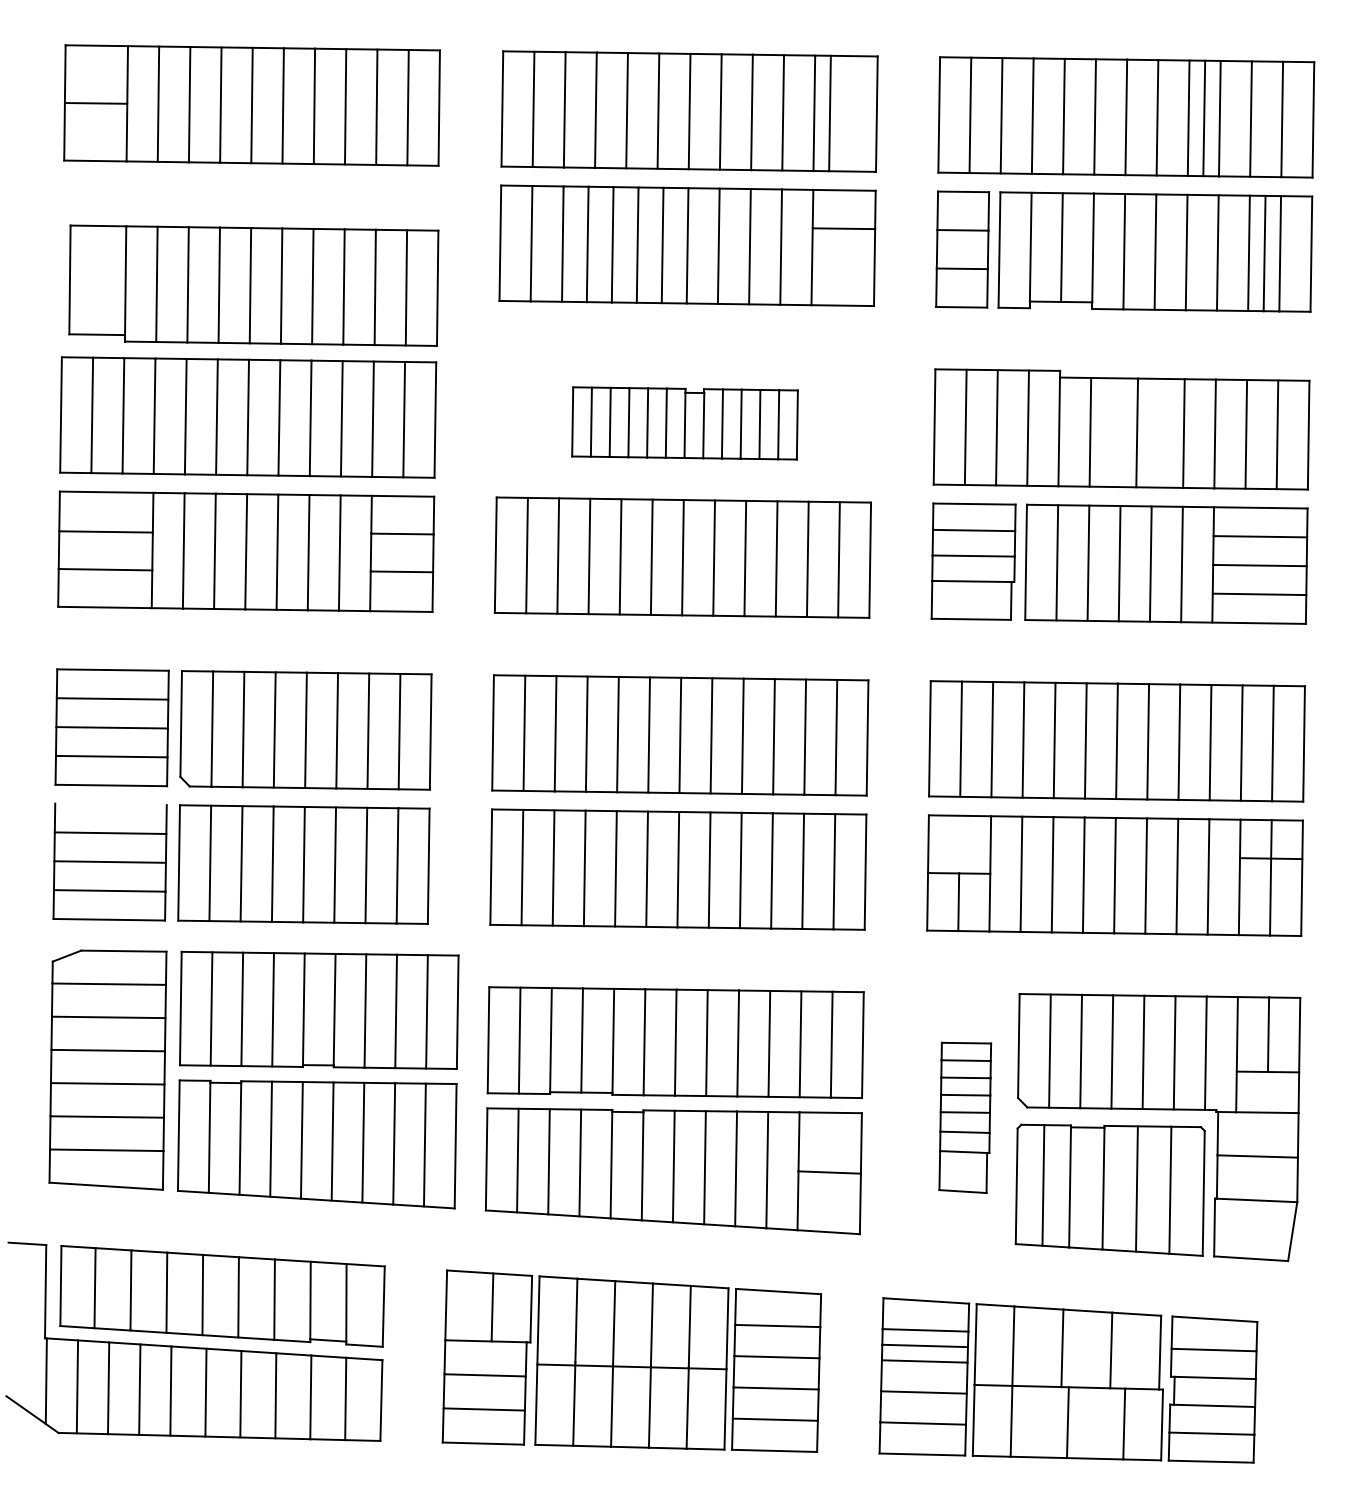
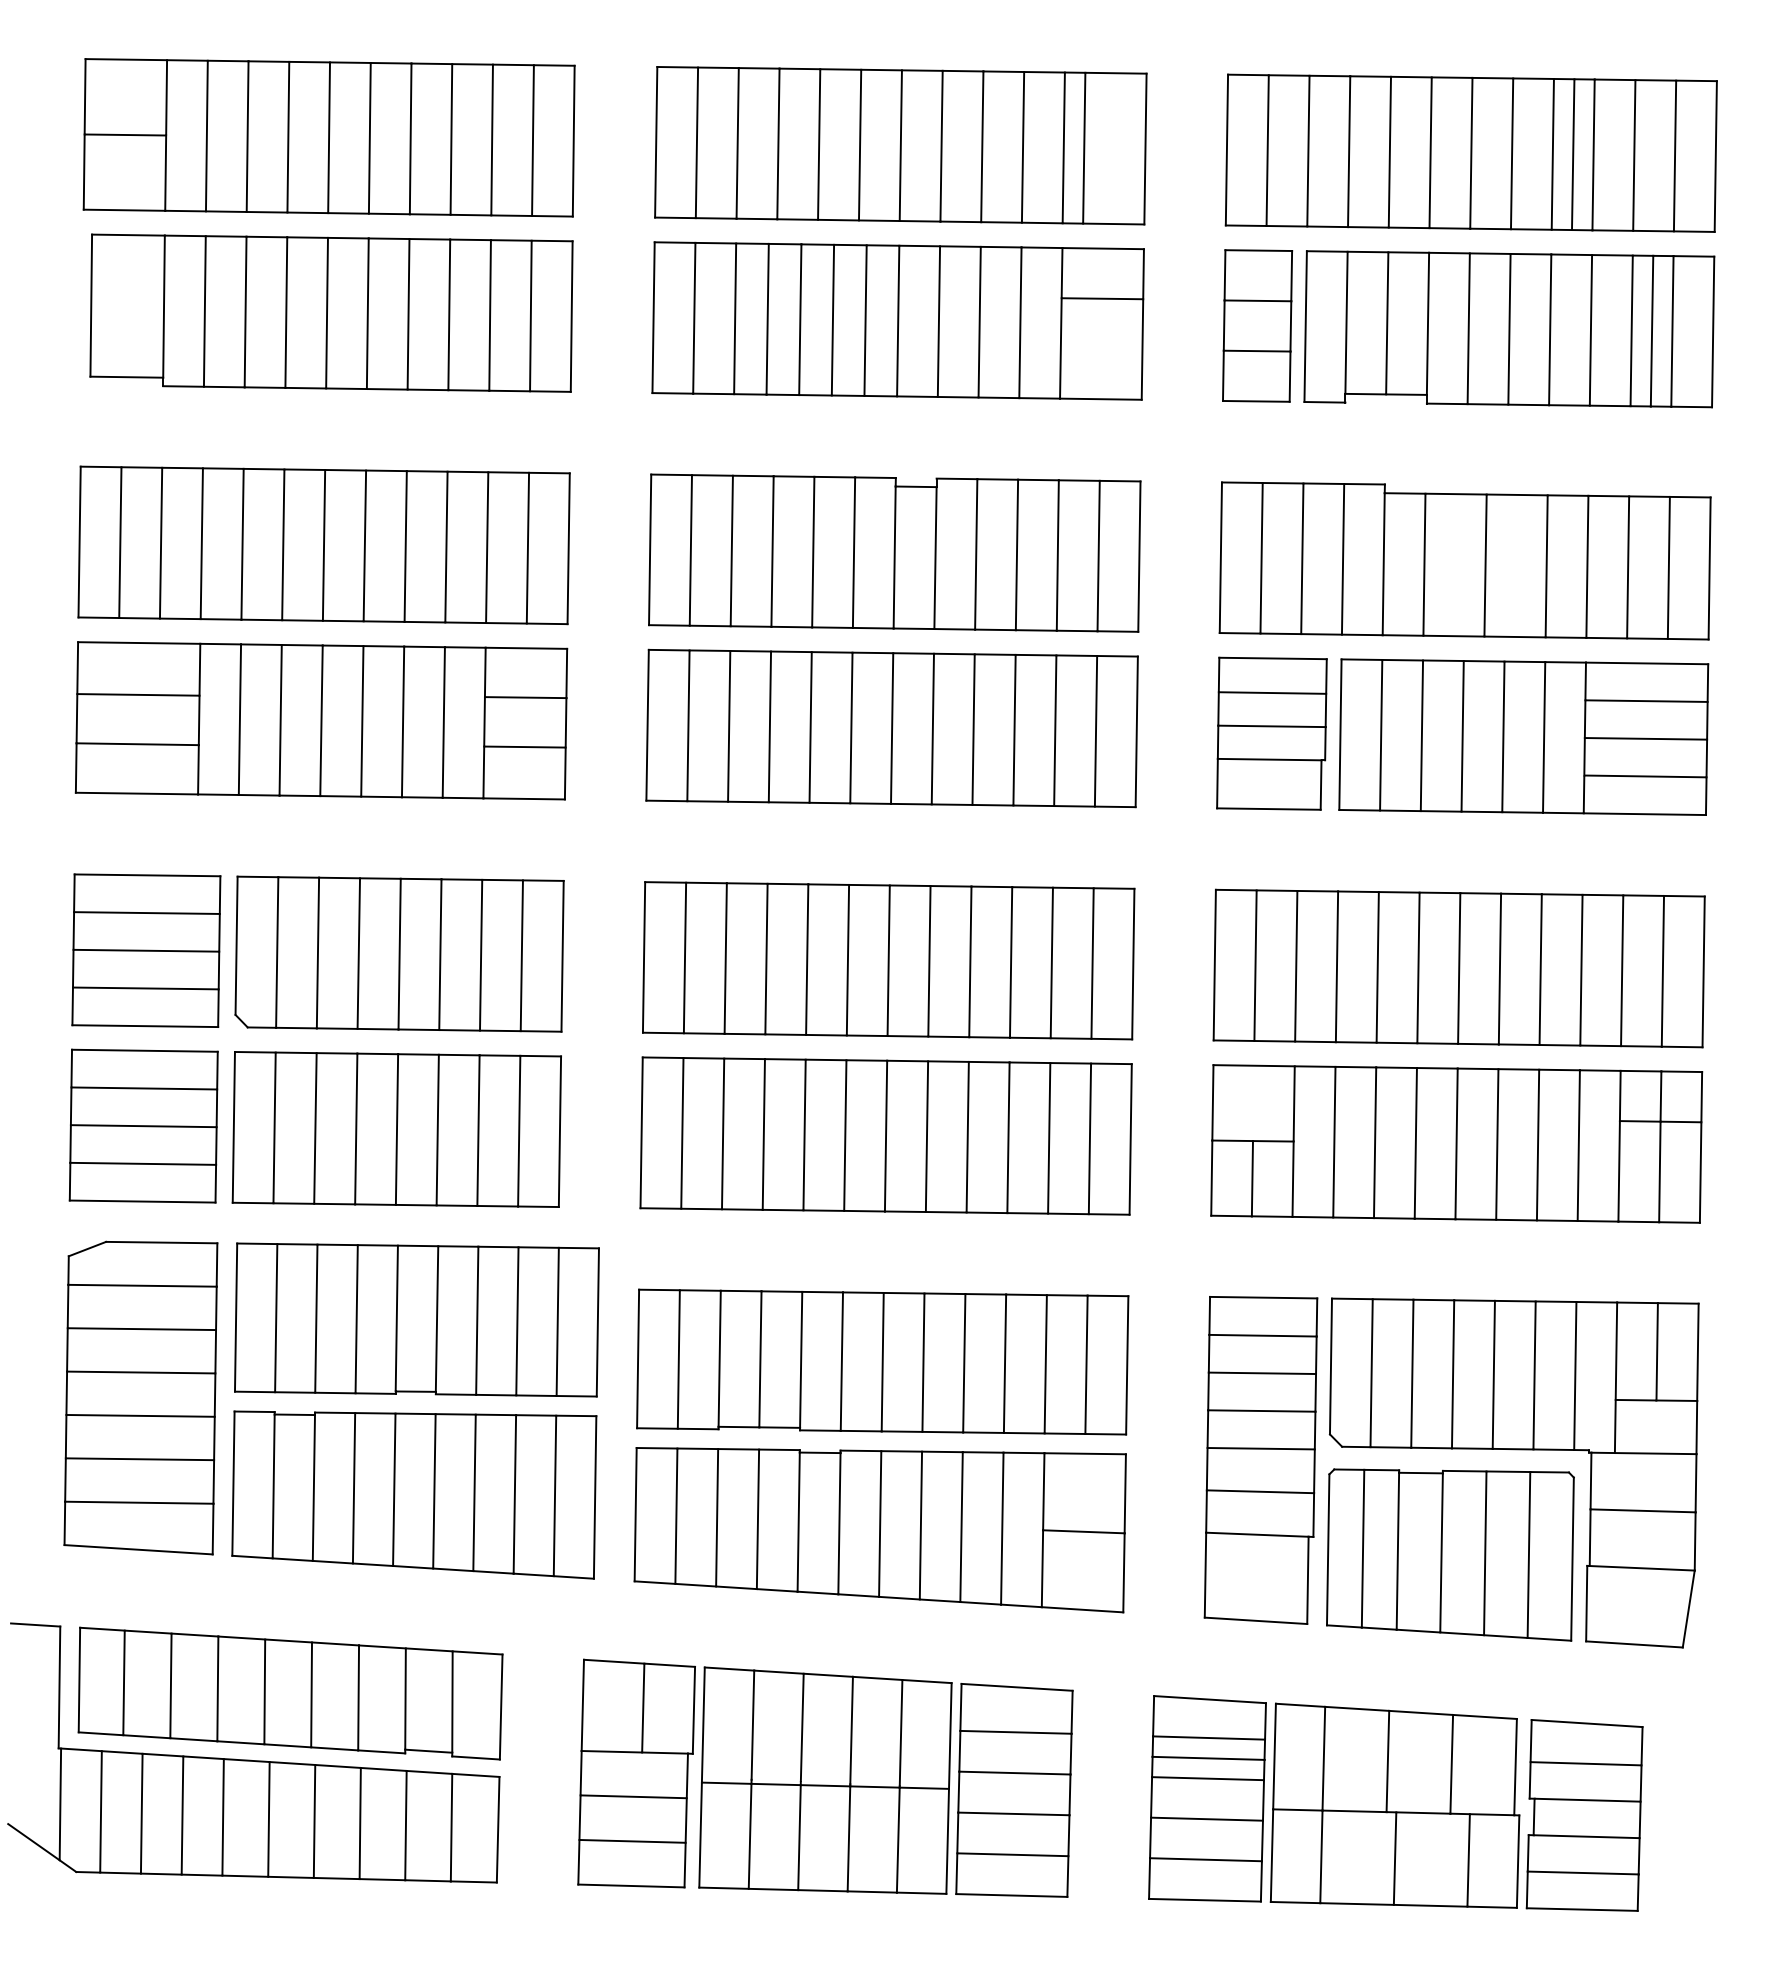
part: (253, 285) -> (331, 312), moved
part: (684, 422) -> (894, 552), size x1.67
line: (110, 804) -> (144, 1050), added
part: (964, 1117) -> (1260, 1460), size x1.67

